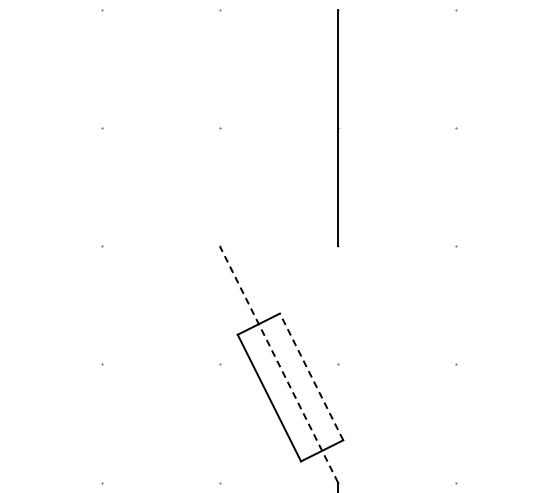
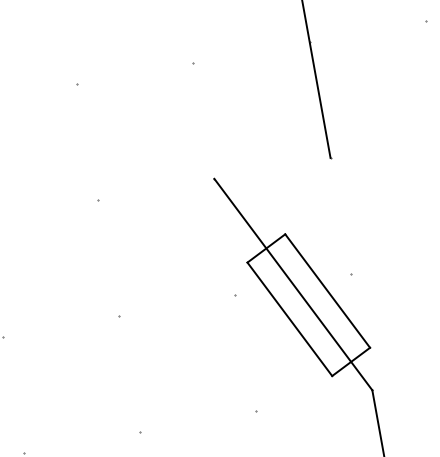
line: (279, 364) -> (293, 284), dashed -> solid
line: (311, 376) -> (327, 290), dashed -> solid

